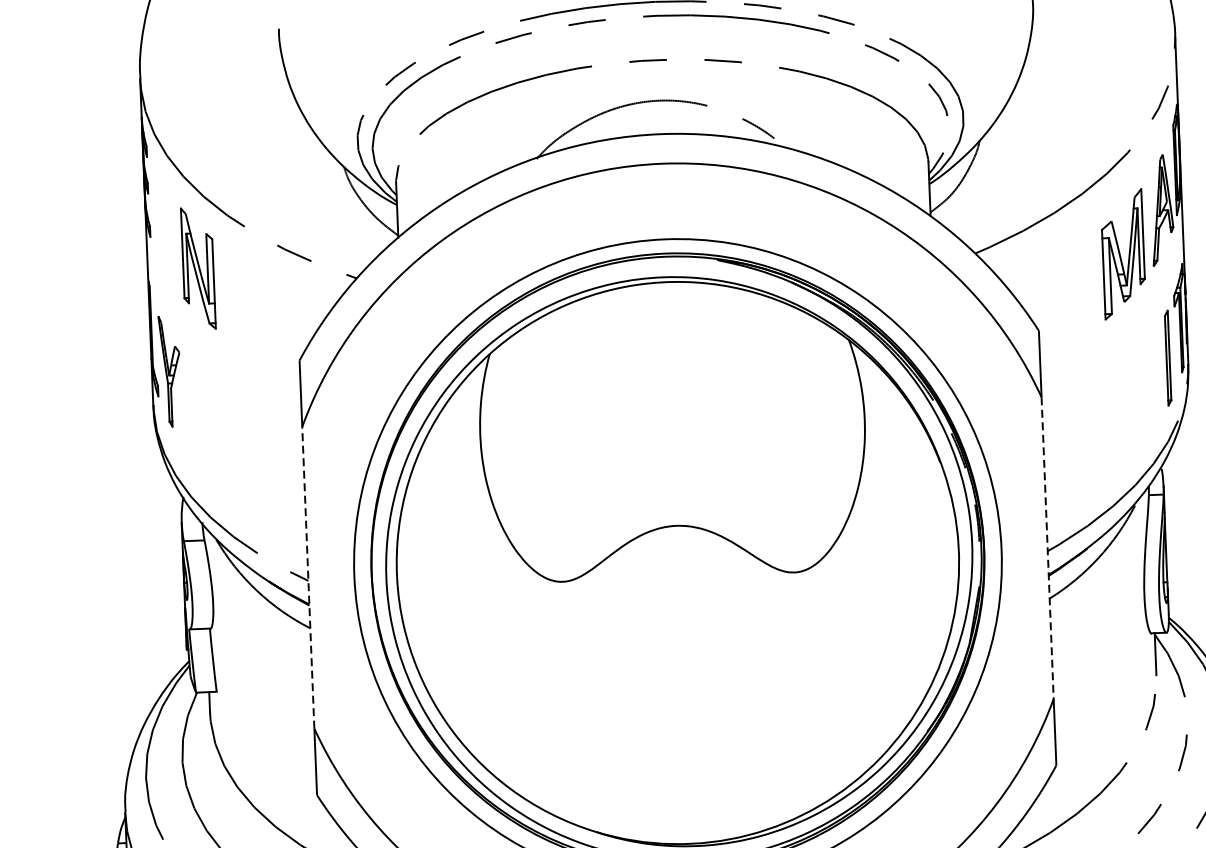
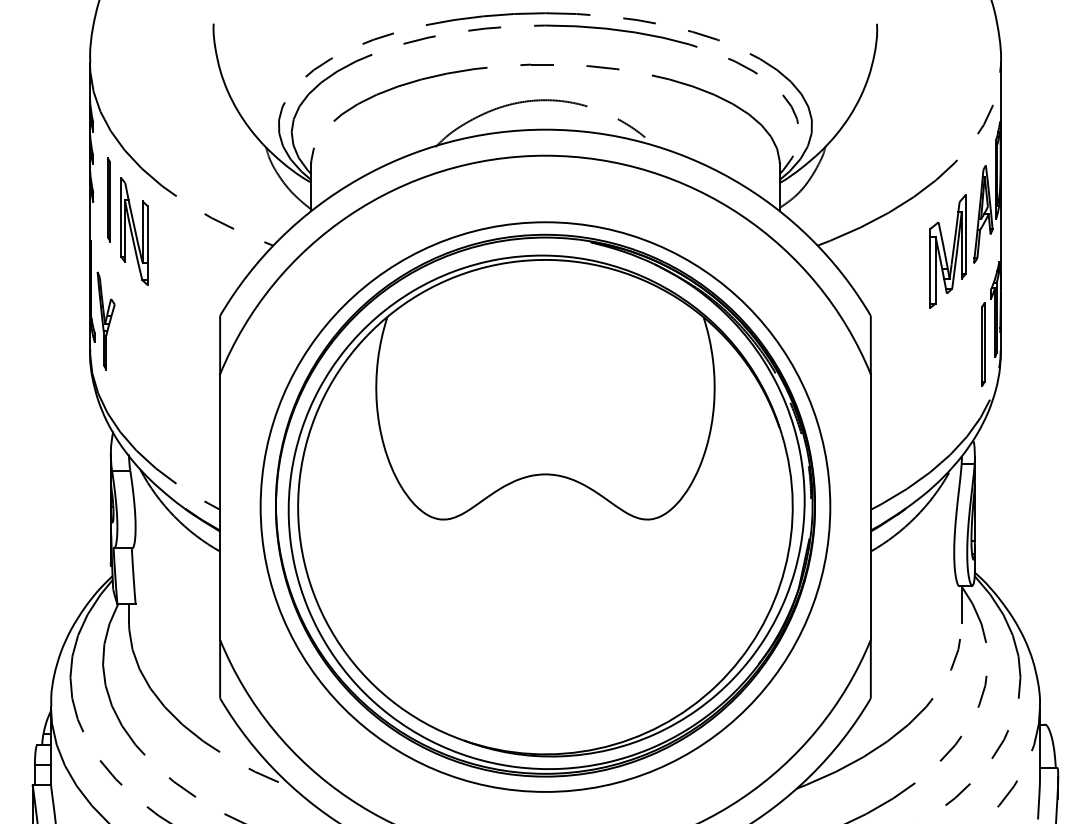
line: (167, 233) -> (108, 199), added
line: (1047, 548) -> (870, 507), dashed -> solid
line: (308, 578) -> (220, 507), dashed -> solid

